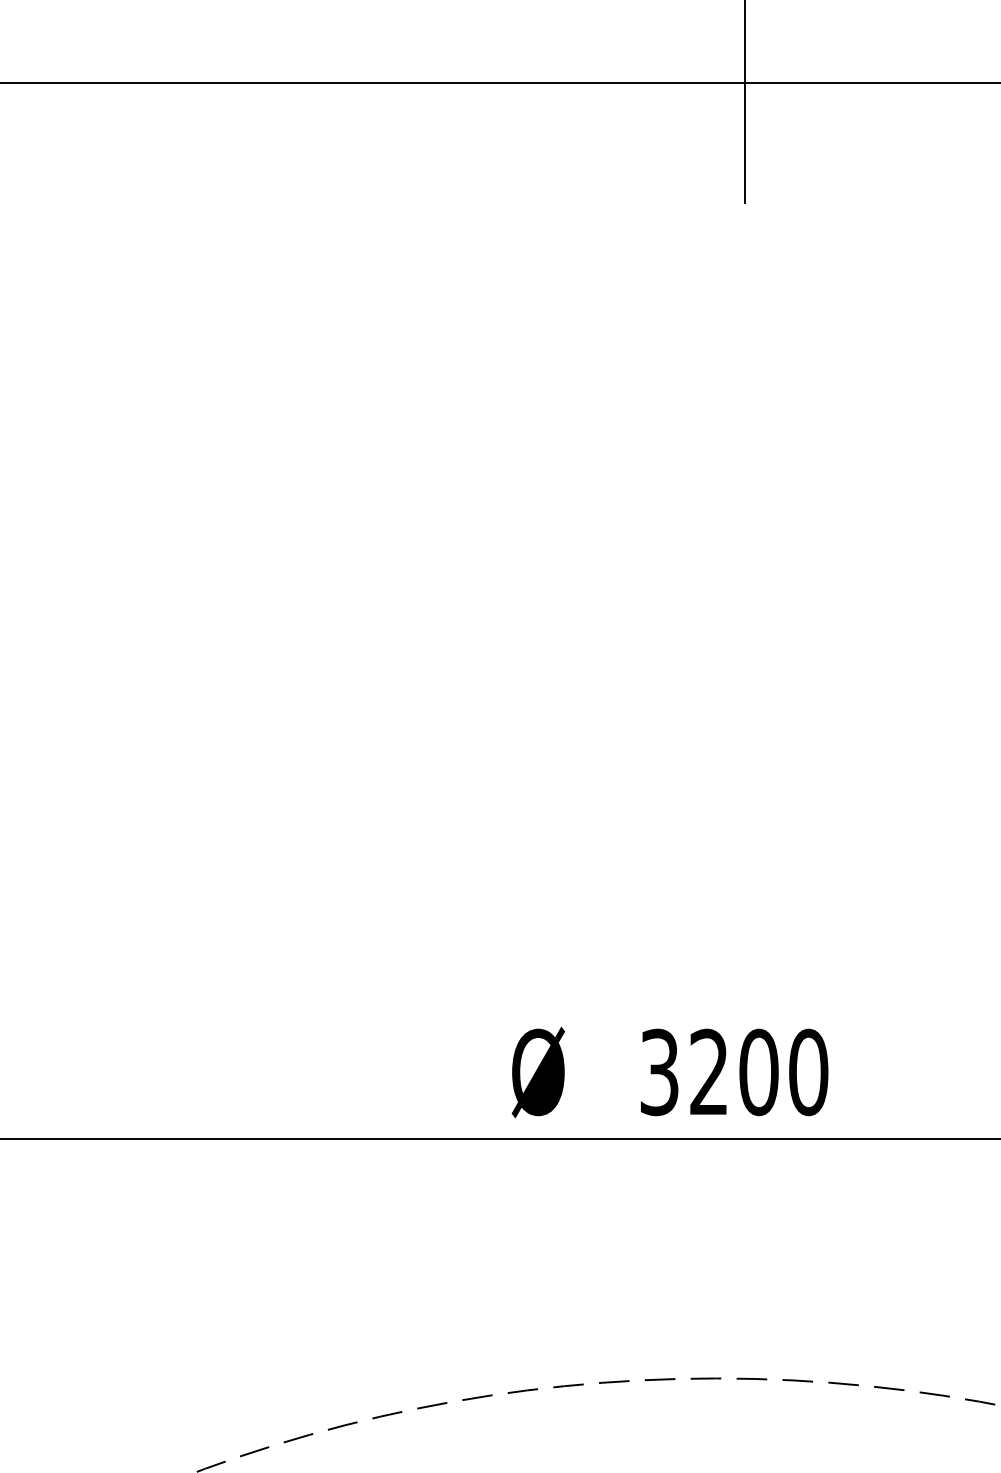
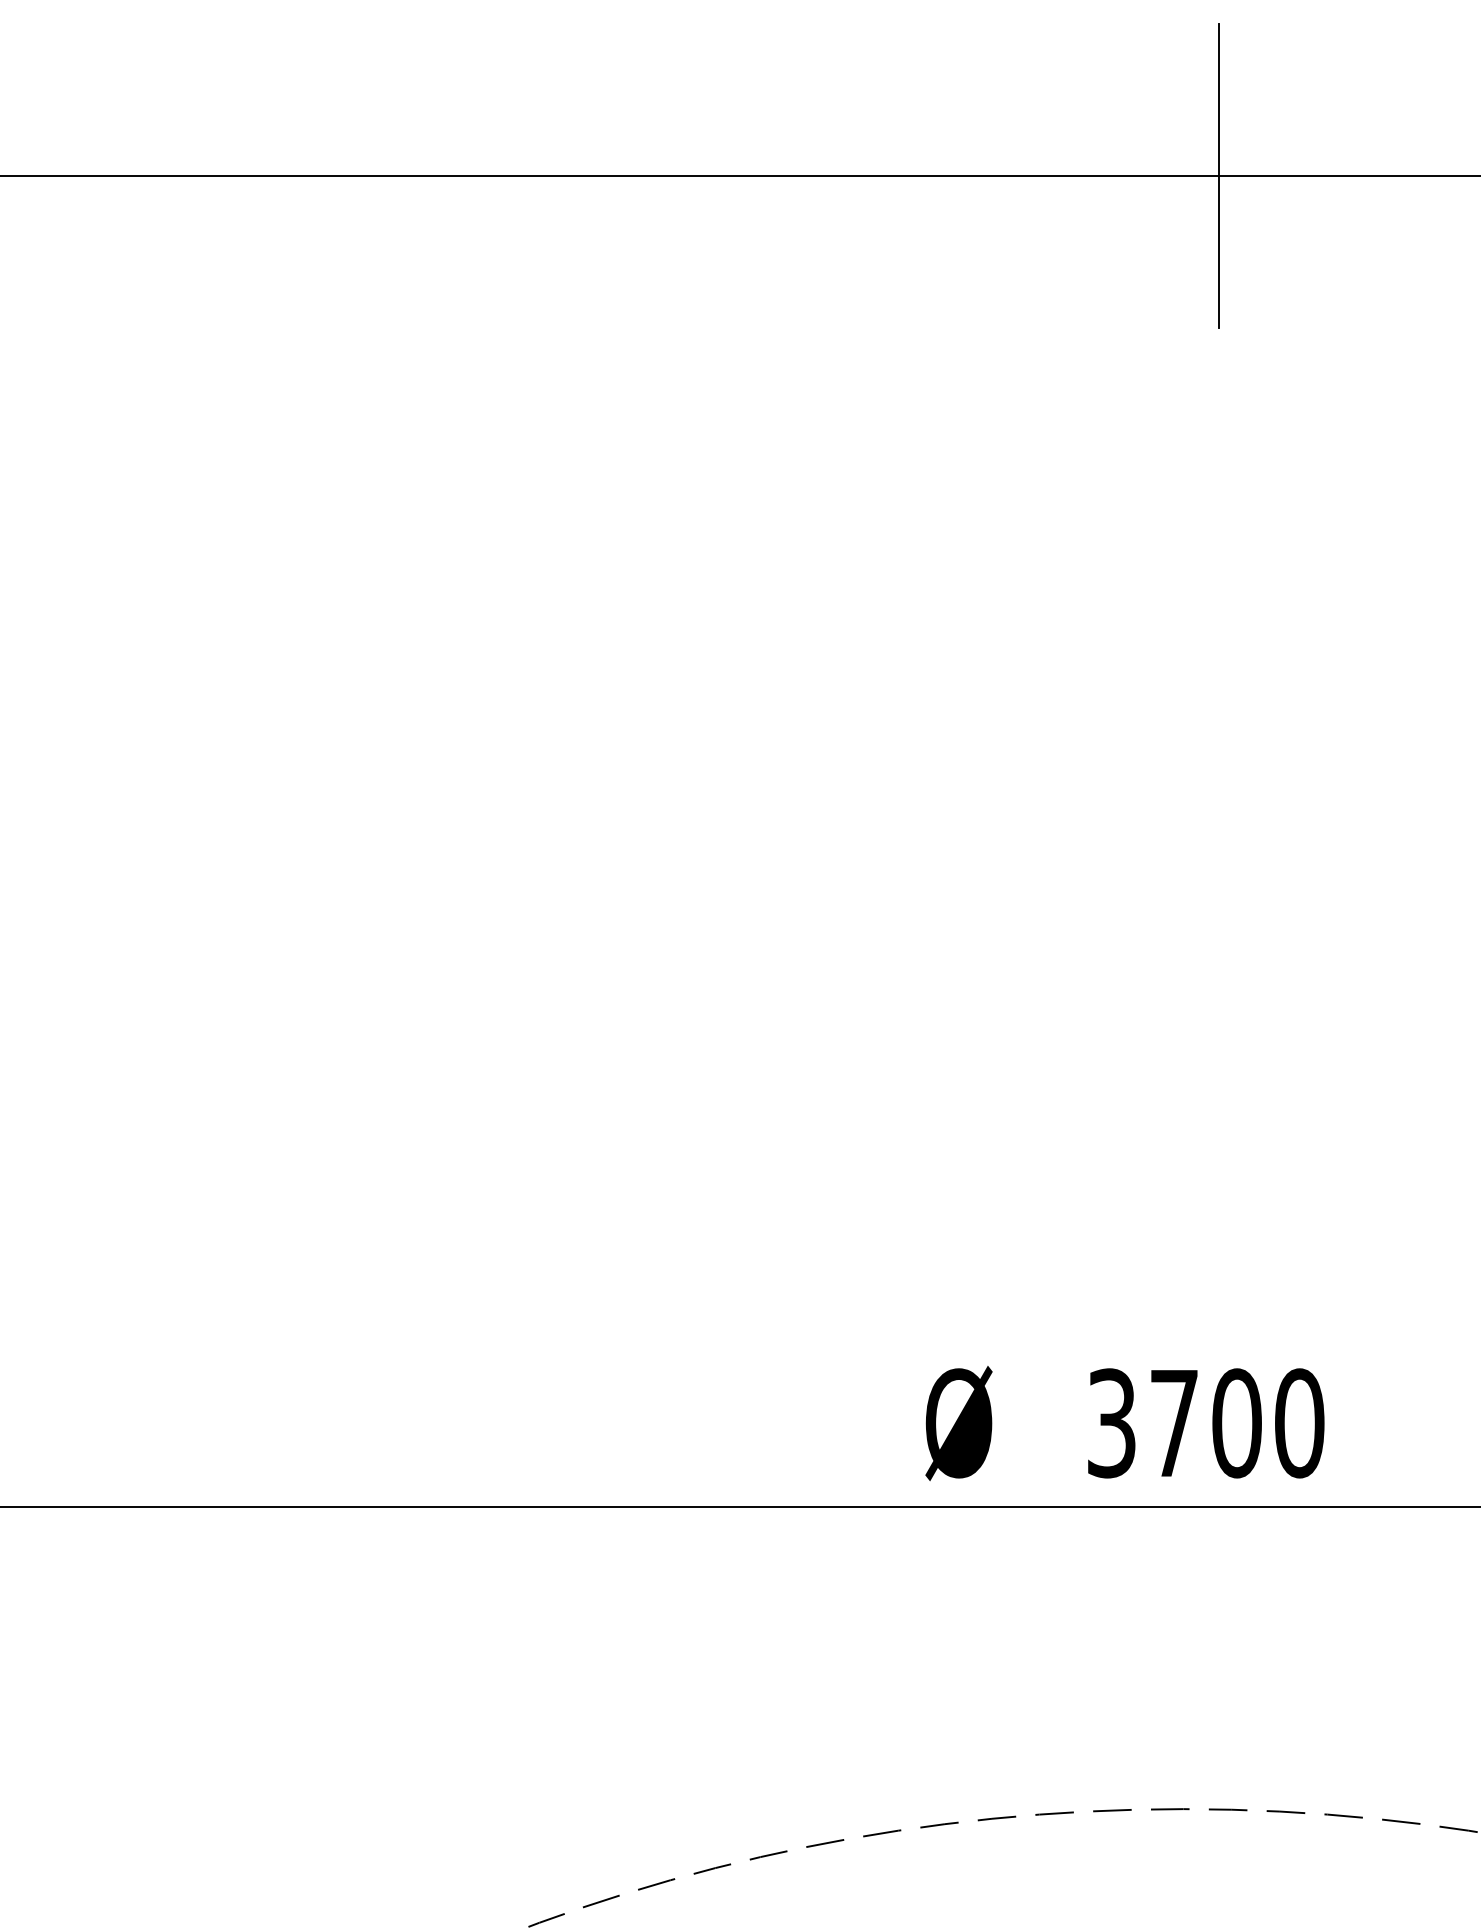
text: (708, 1071) -> (1173, 1422), 3200 -> 3700

